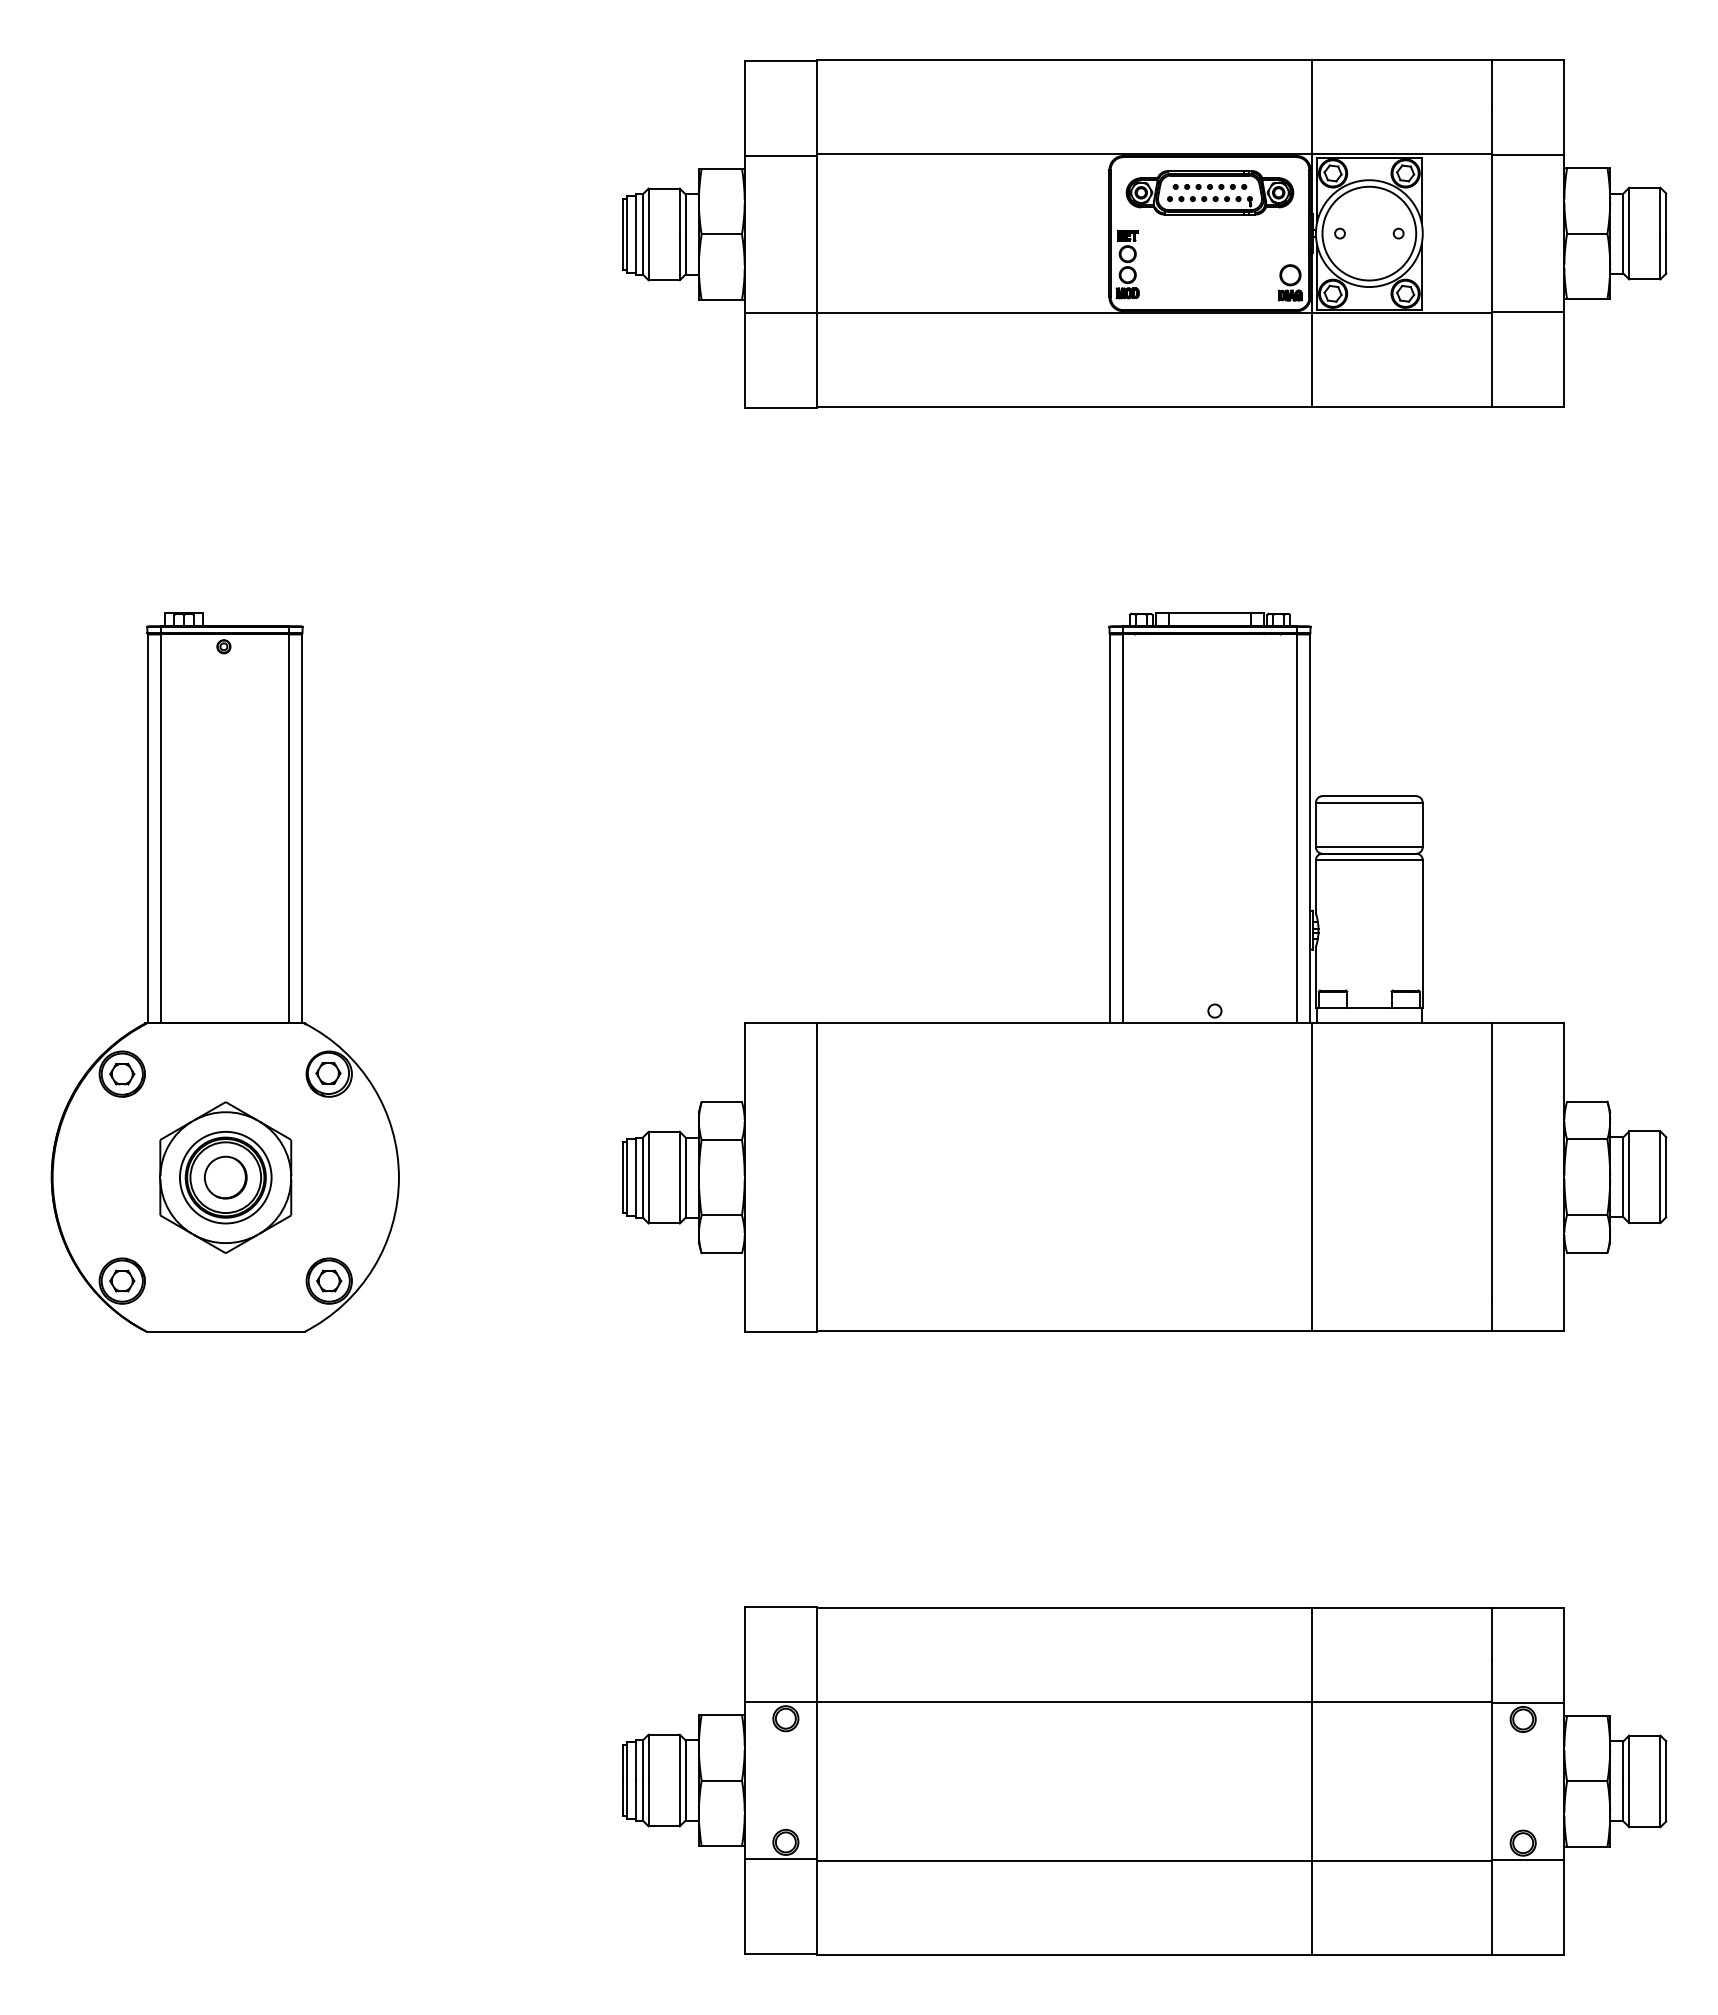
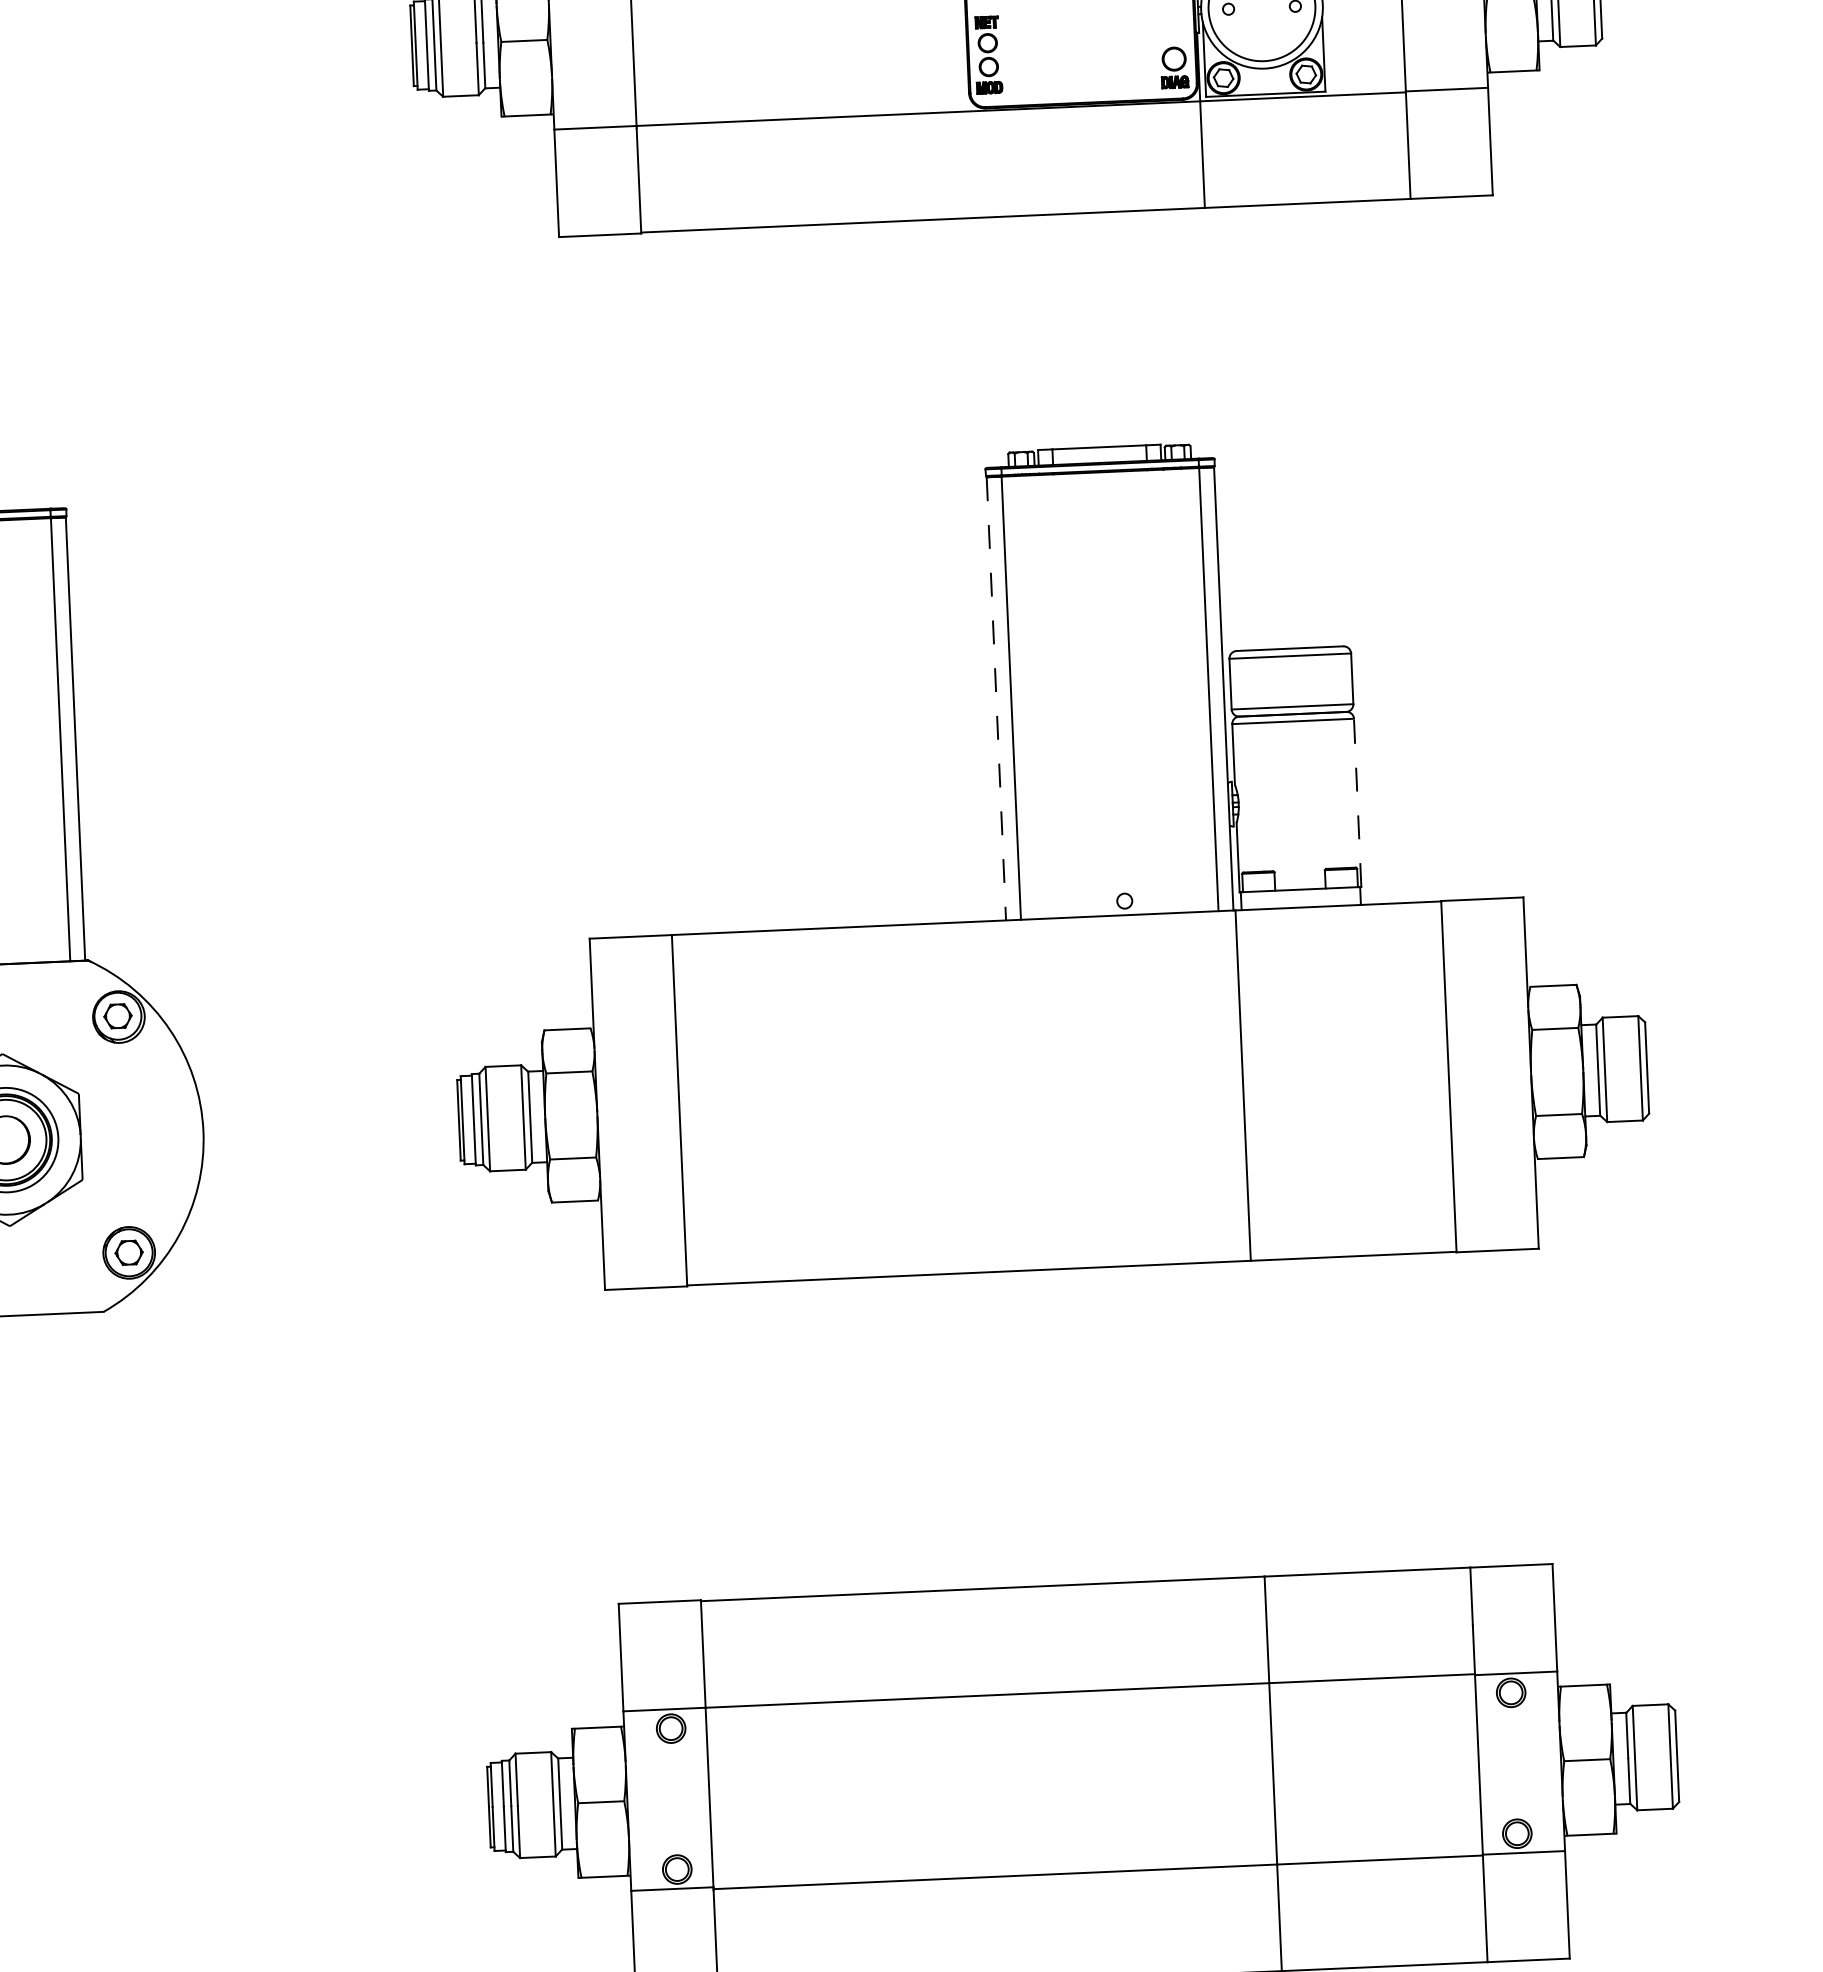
line: (1110, 829) -> (996, 699), solid -> dashed
line: (1422, 933) -> (1357, 802), solid -> dashed

